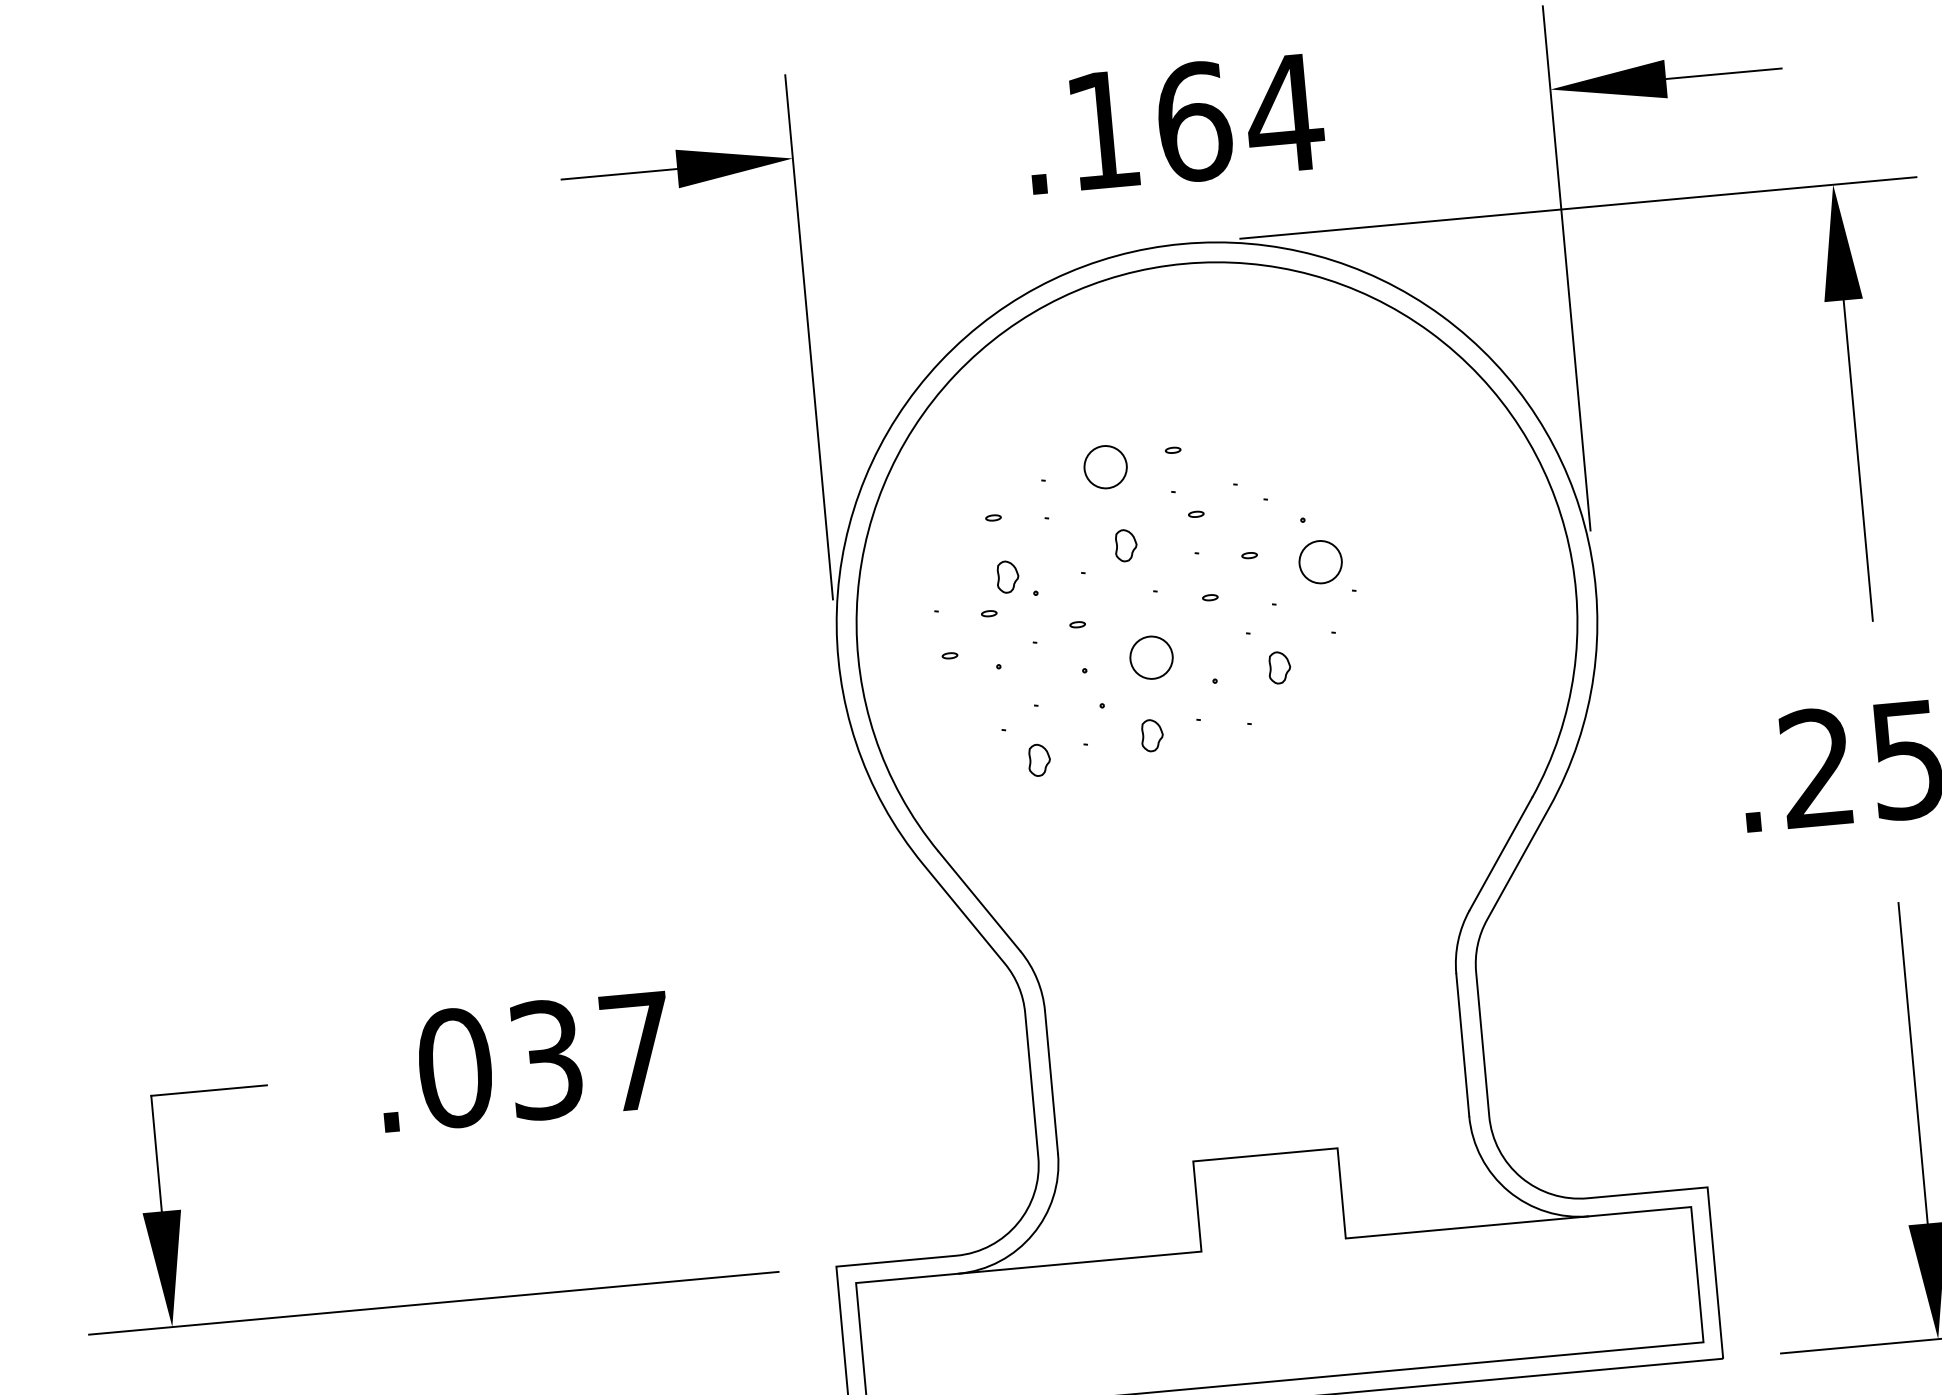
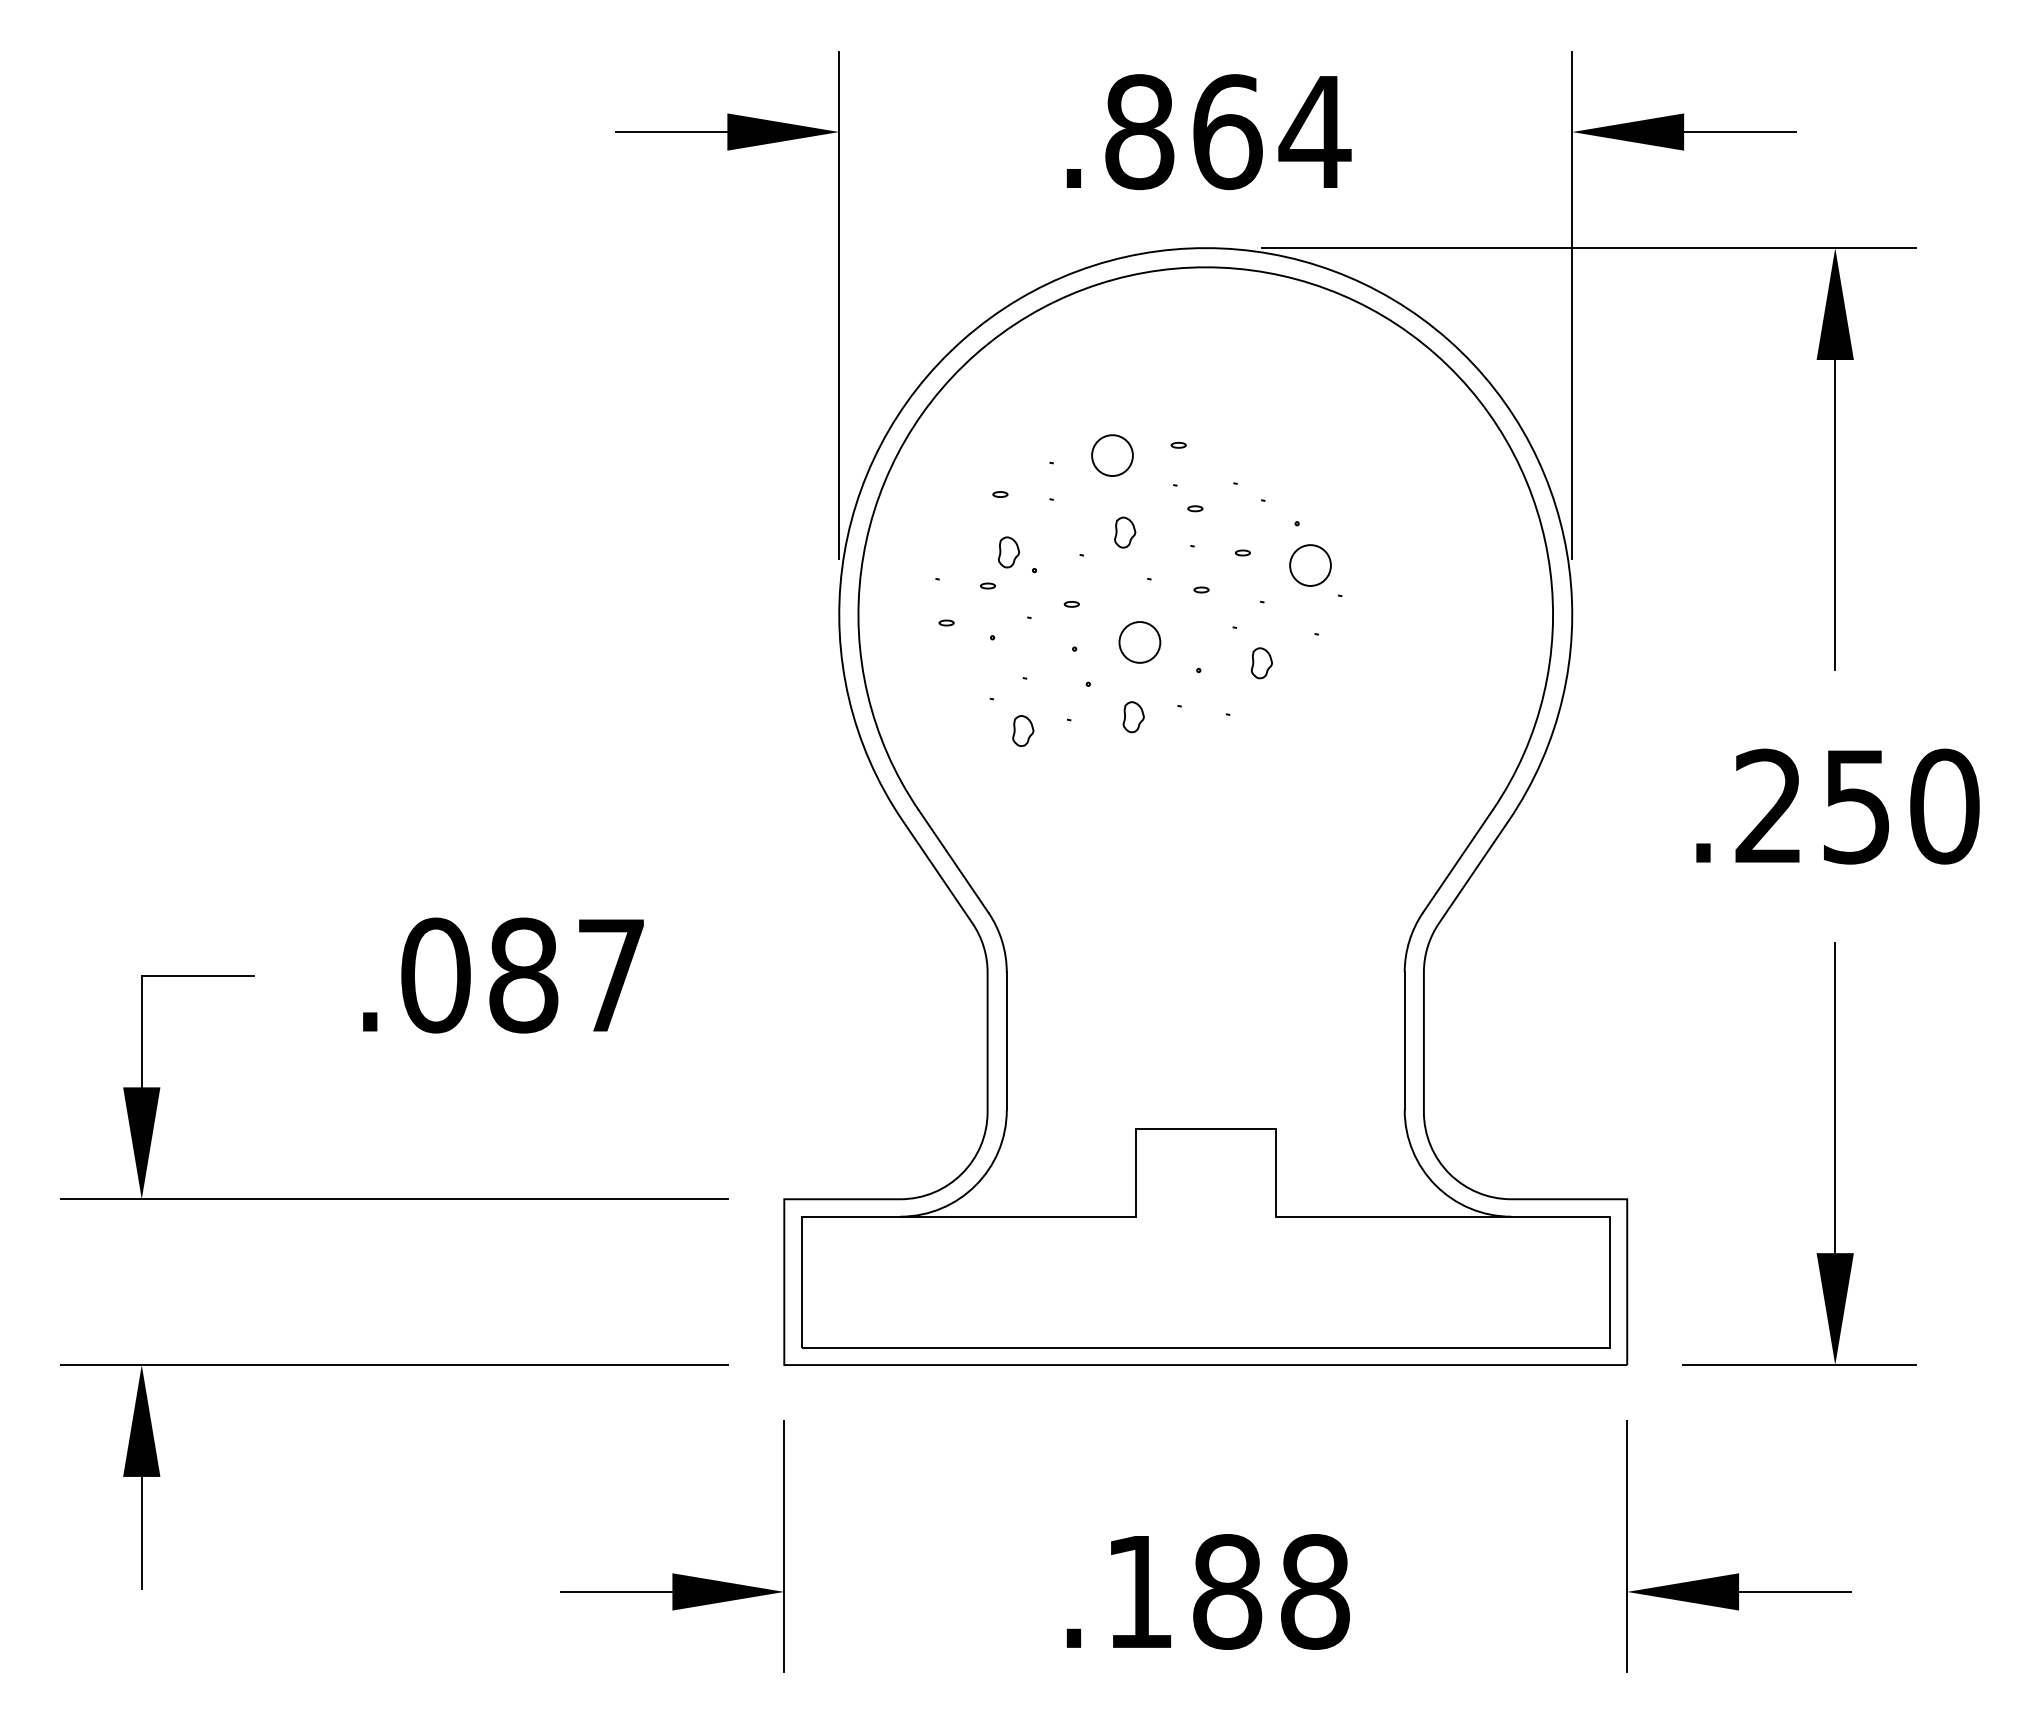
text: (1103, 130) -> (1139, 132), .164 -> .864
text: (545, 1059) -> (523, 975), .037 -> .087

